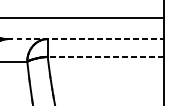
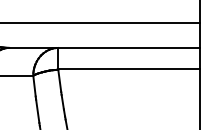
line: (85, 38) -> (104, 47), dashed -> solid
line: (104, 56) -> (128, 69), dashed -> solid

